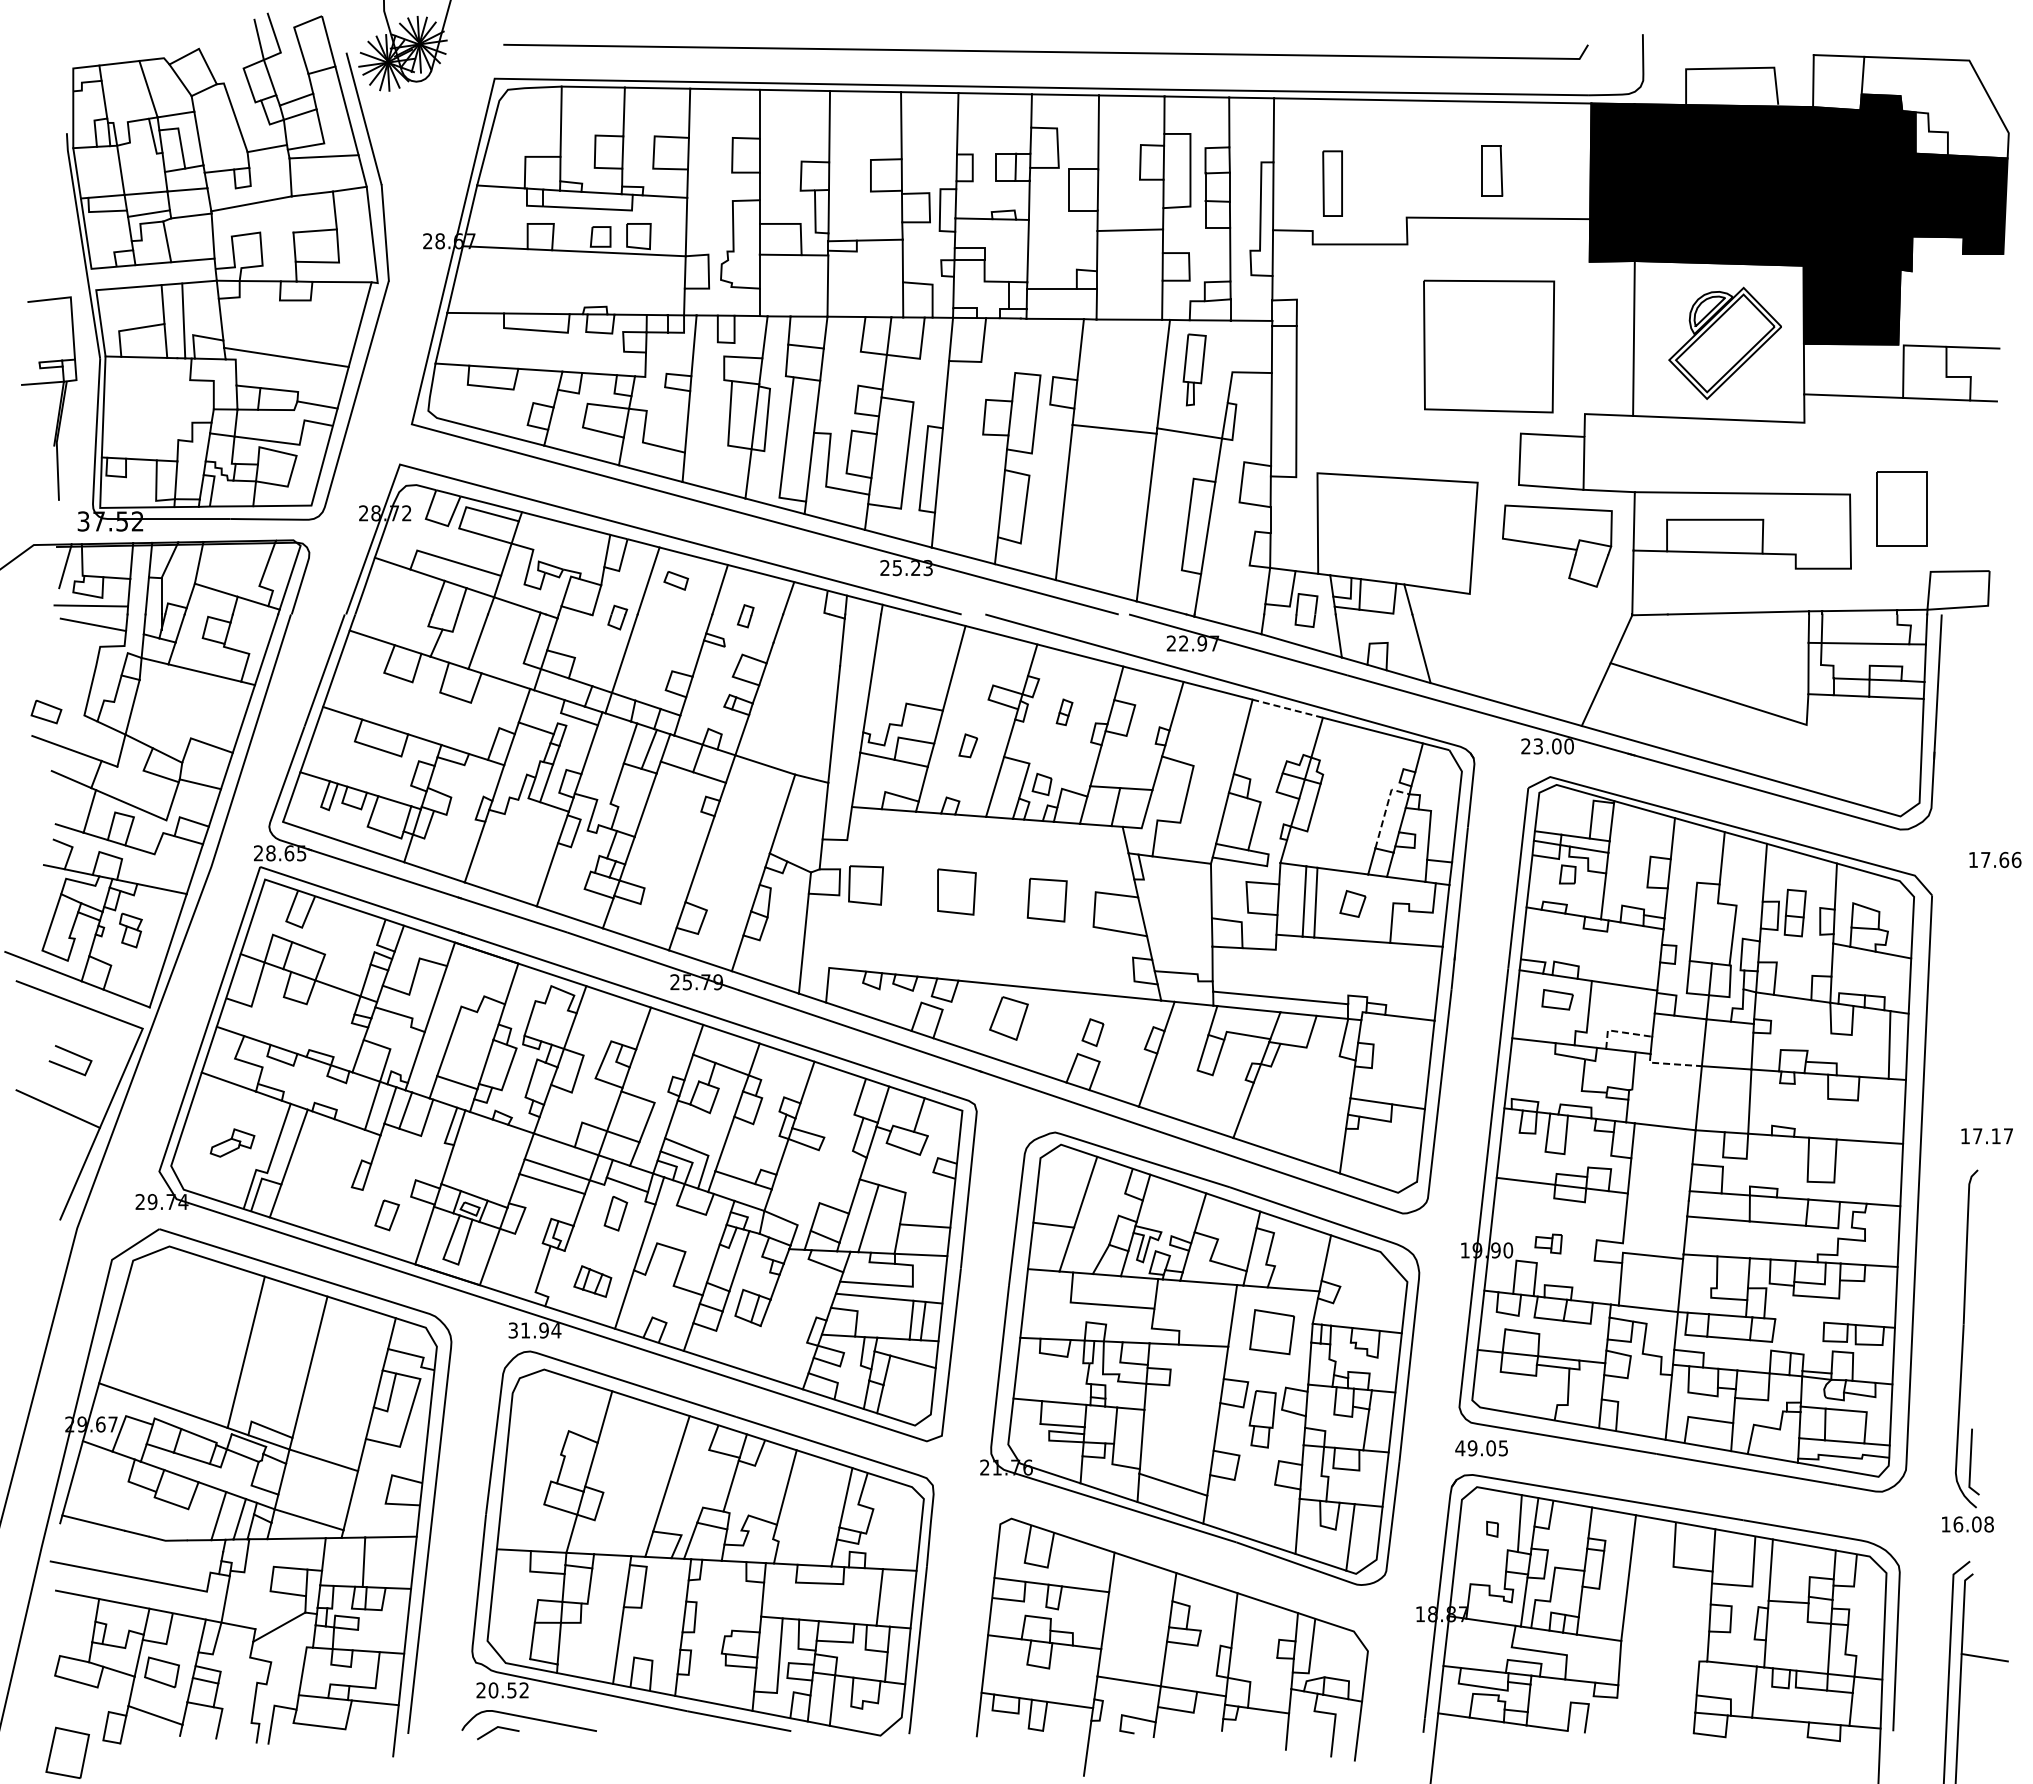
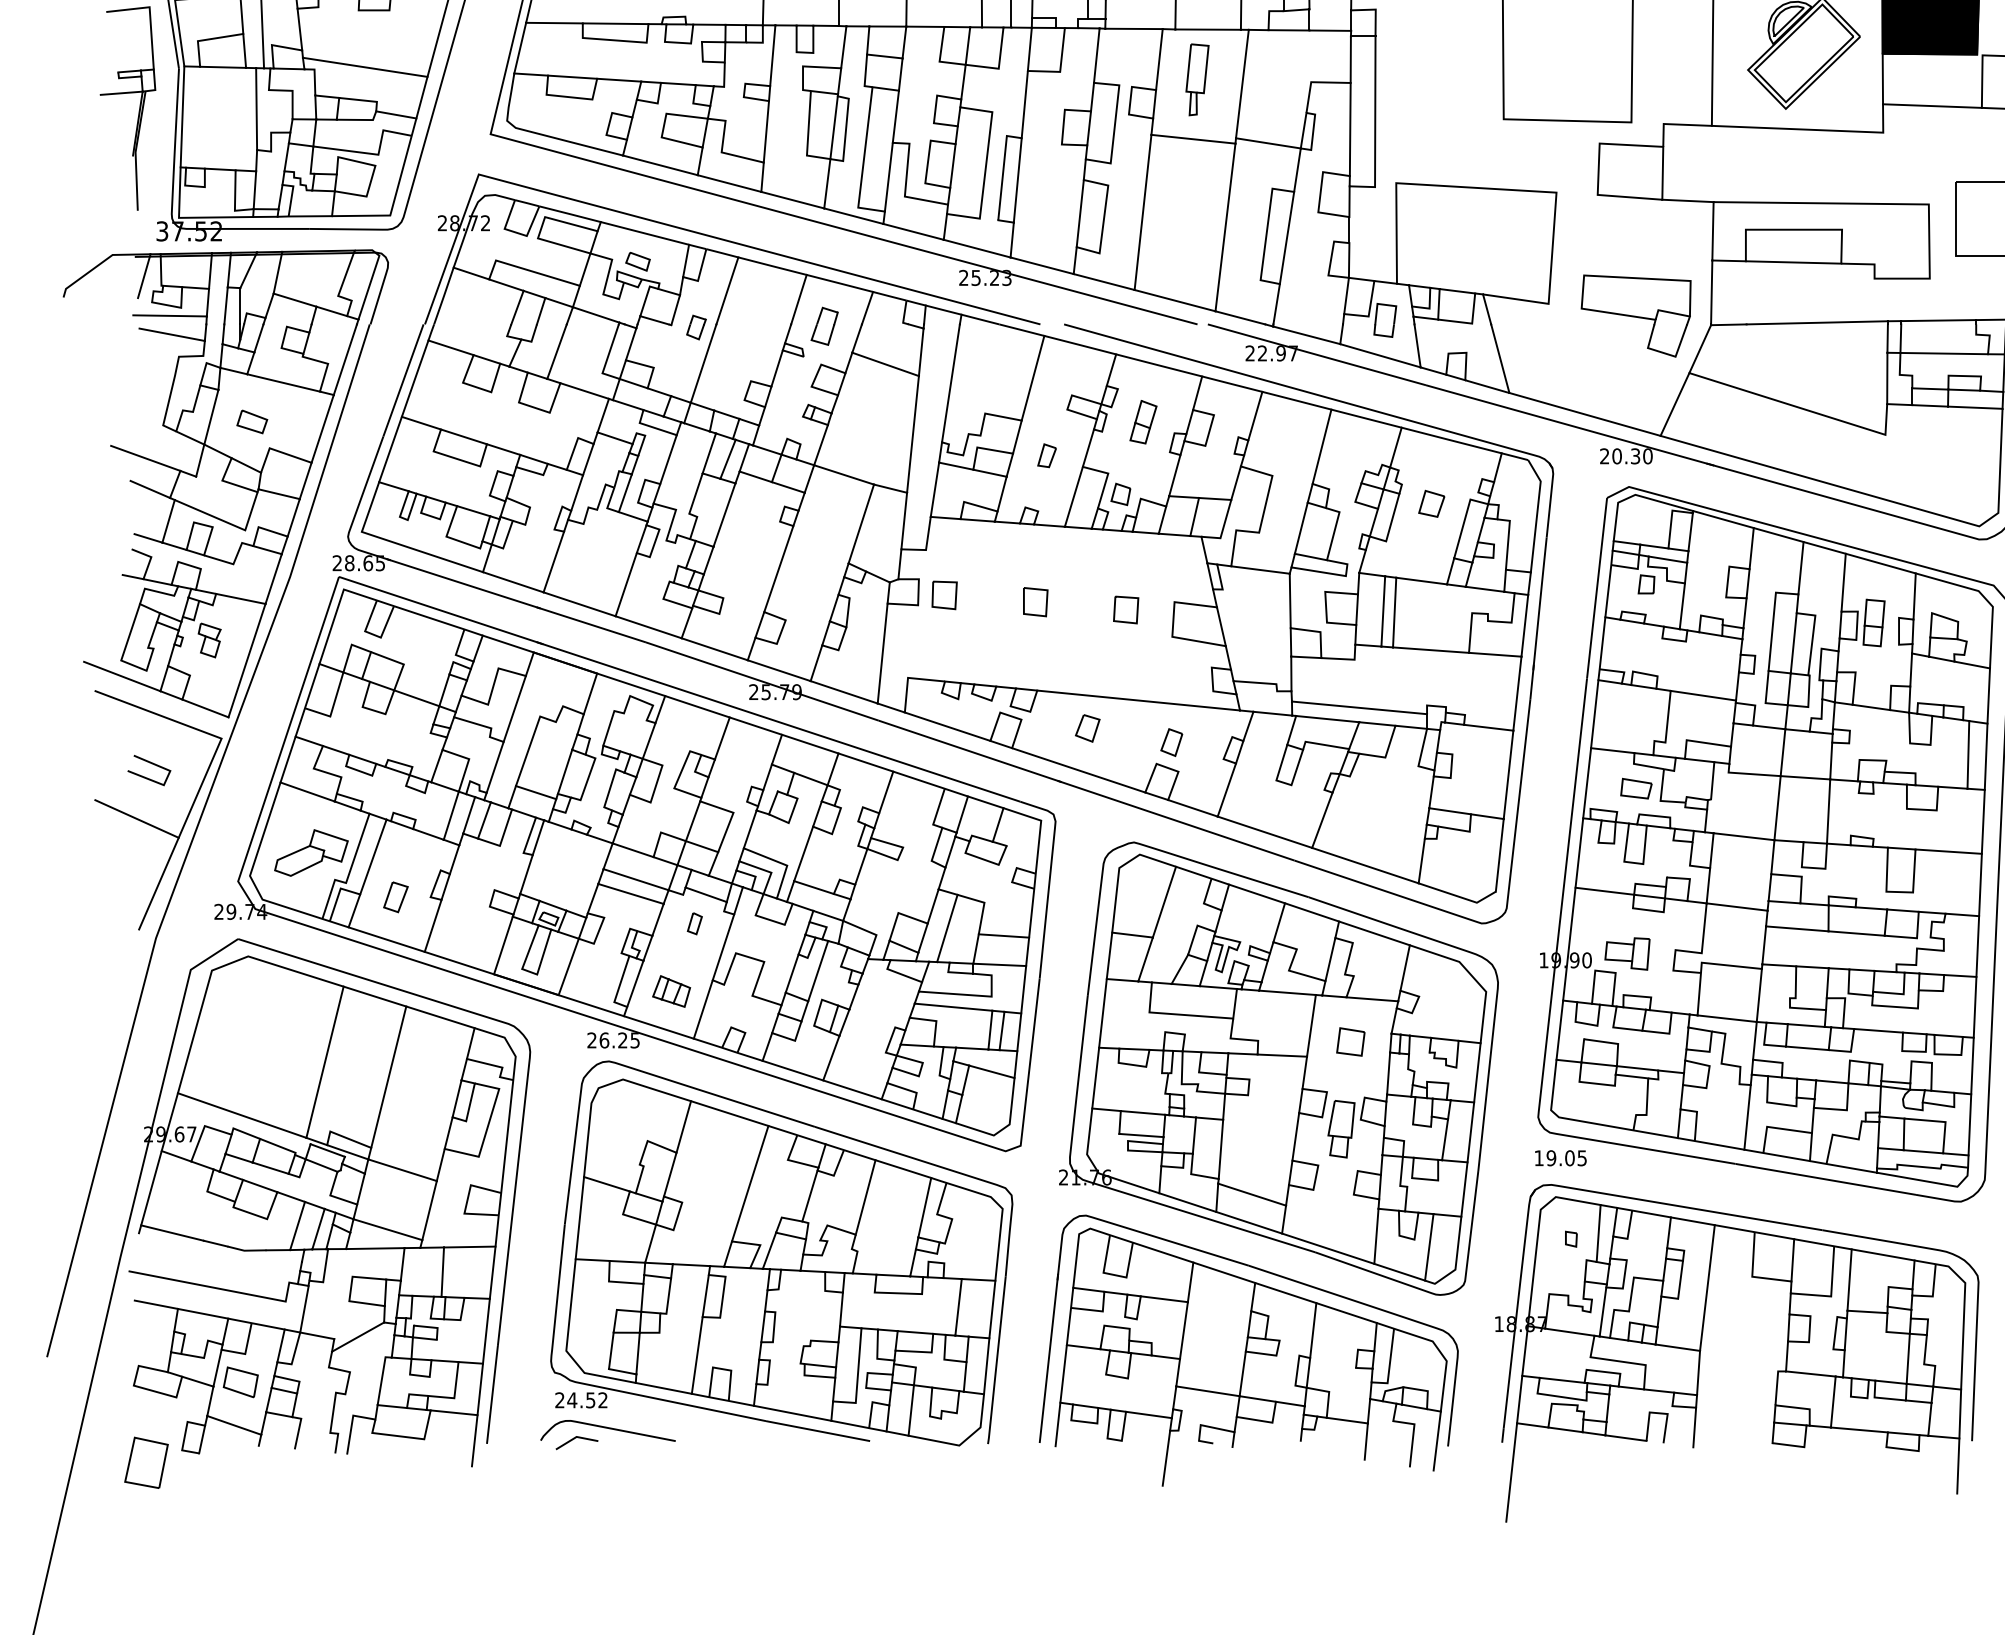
line: (1017, 345) -> (1096, 55), added
part: (1194, 369) -> (1197, 79), moved
line: (177, 399) -> (256, 109), added
part: (1557, 545) -> (1636, 315), moved
part: (676, 580) -> (638, 261), moved
part: (745, 615) -> (824, 325), size x1.67
line: (806, 654) -> (885, 364), added
line: (1287, 708) -> (1366, 418), dashed -> solid
part: (46, 711) -> (252, 421), moved
part: (1064, 712) -> (1143, 422), size x1.67
text: (1547, 746) -> (1626, 456), 23.00 -> 20.30
line: (1386, 808) -> (1465, 518), dashed -> solid
part: (865, 885) -> (944, 595), size x0.71
part: (956, 892) -> (1035, 602), size x0.62
part: (1047, 899) -> (1126, 609), size x0.62
part: (1352, 903) -> (1431, 503), moved
line: (1714, 933) -> (1793, 643), added
part: (1557, 999) -> (1636, 788), moved
part: (1008, 1018) -> (1087, 728), size x0.62
line: (1620, 1032) -> (1699, 742), dashed -> solid
line: (1671, 1064) -> (1750, 774), dashed -> solid
part: (232, 1142) -> (311, 852), size x1.67
line: (1657, 1196) -> (1736, 906), added
part: (616, 1213) -> (695, 923), size x0.62
line: (353, 1215) -> (432, 925), added
part: (386, 1215) -> (395, 897), moved
part: (1548, 1243) -> (1627, 953), size x1.67
line: (556, 1273) -> (635, 983), added
line: (1799, 1320) -> (1878, 1030), added
text: (534, 1330) -> (613, 1040), 31.94 -> 26.25
part: (1271, 1331) -> (1350, 1041), size x0.62
line: (752, 1348) -> (831, 1058), added
text: (1460, 1448) -> (1539, 1158), 49.05 -> 19.05
line: (528, 1474) -> (607, 1184), added
part: (1189, 1563) -> (1268, 1273), added
text: (493, 1690) -> (572, 1400), 20.52 -> 24.52
line: (1615, 1717) -> (1694, 1427), added

